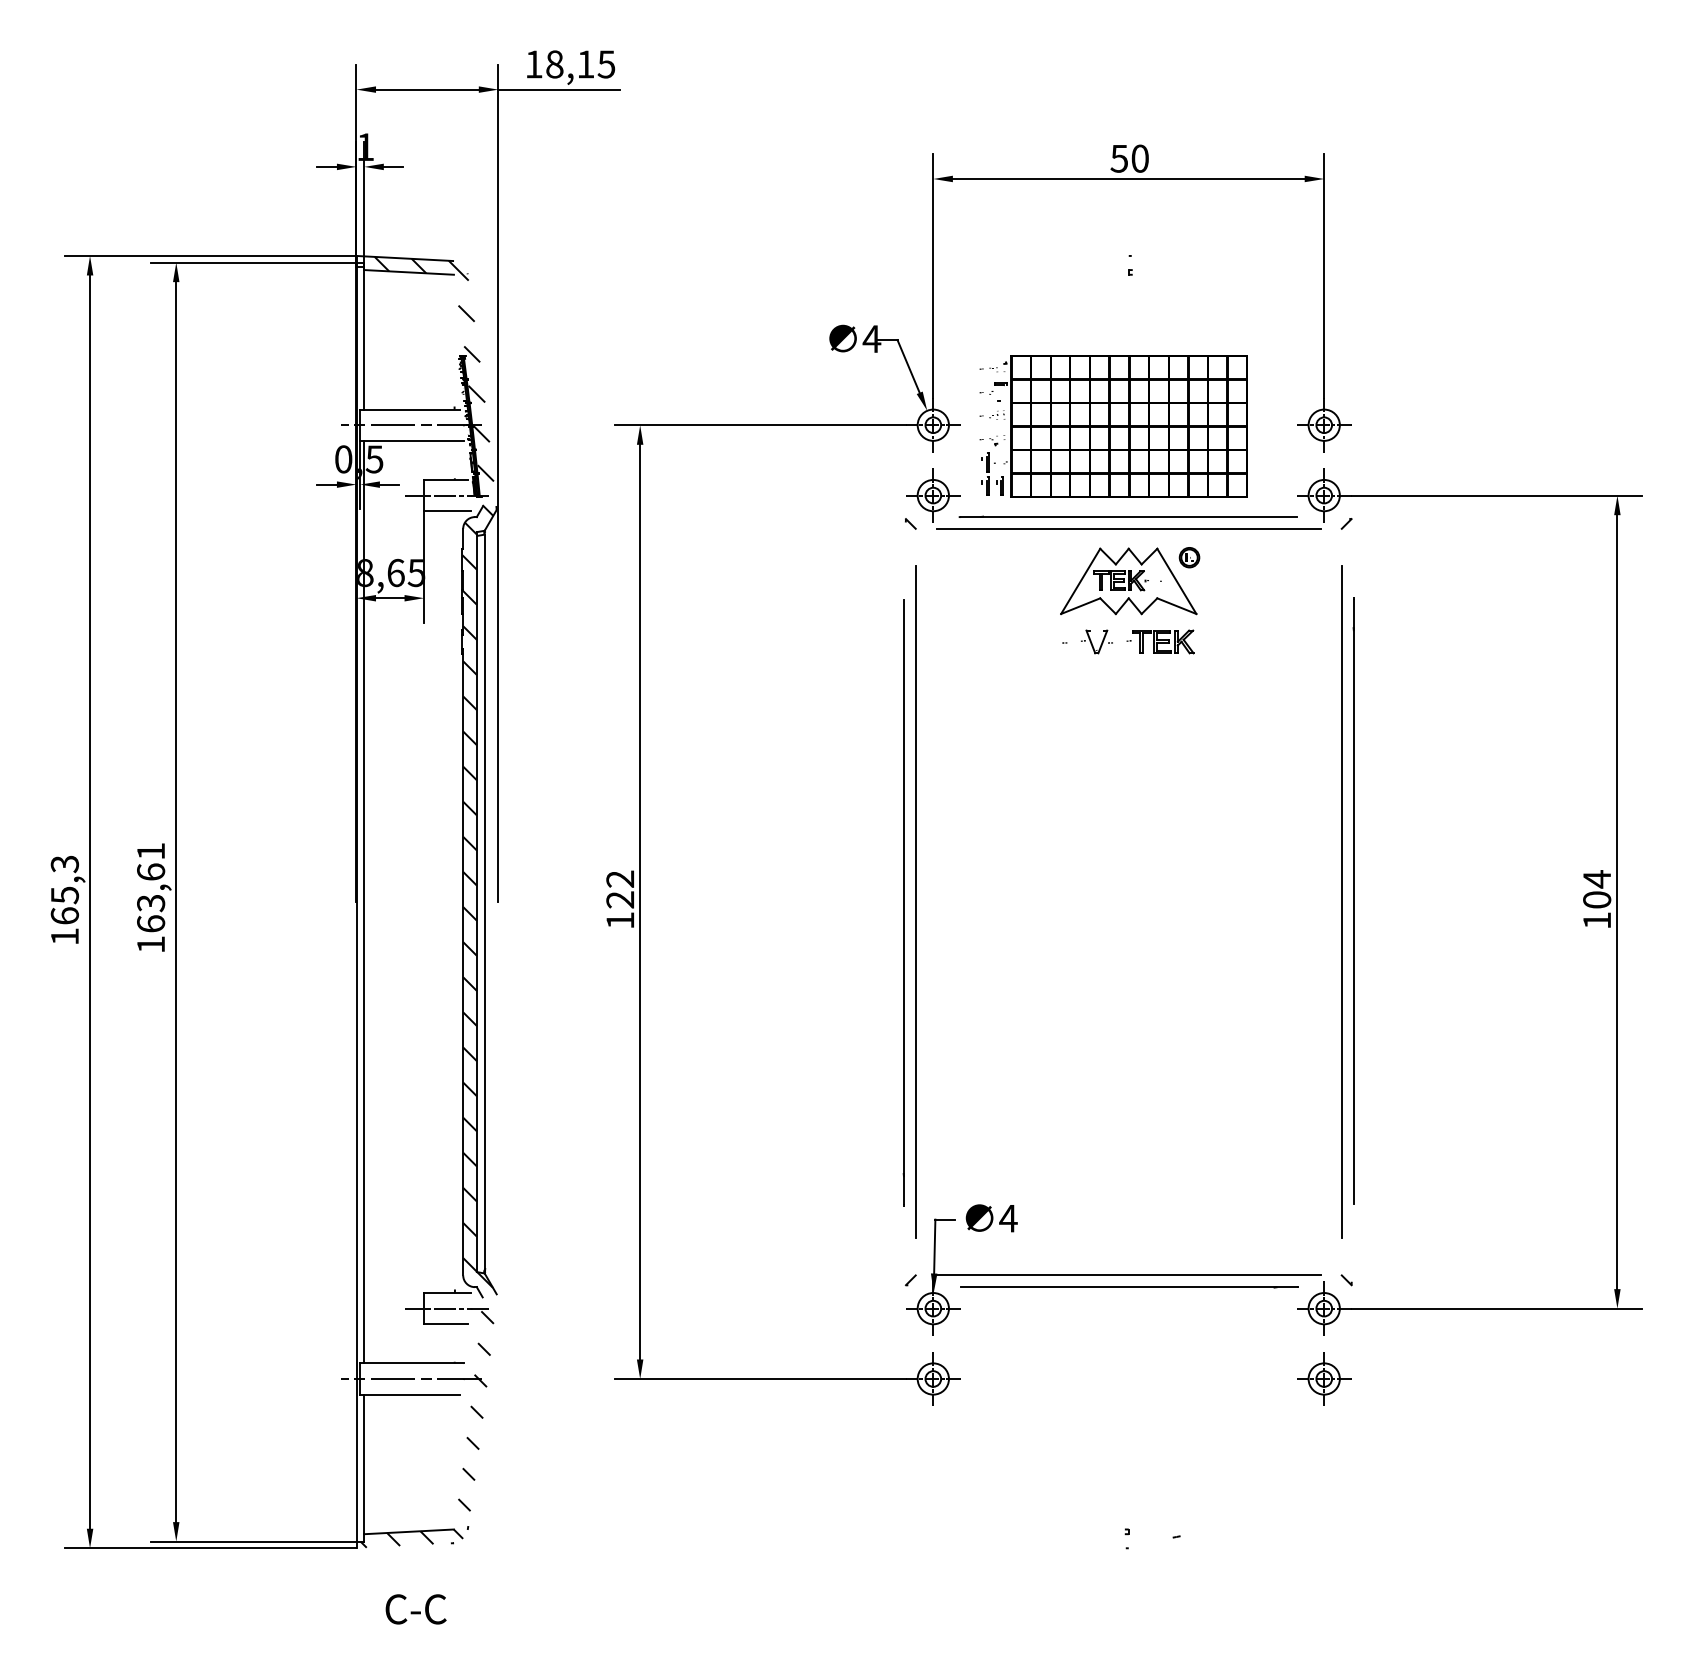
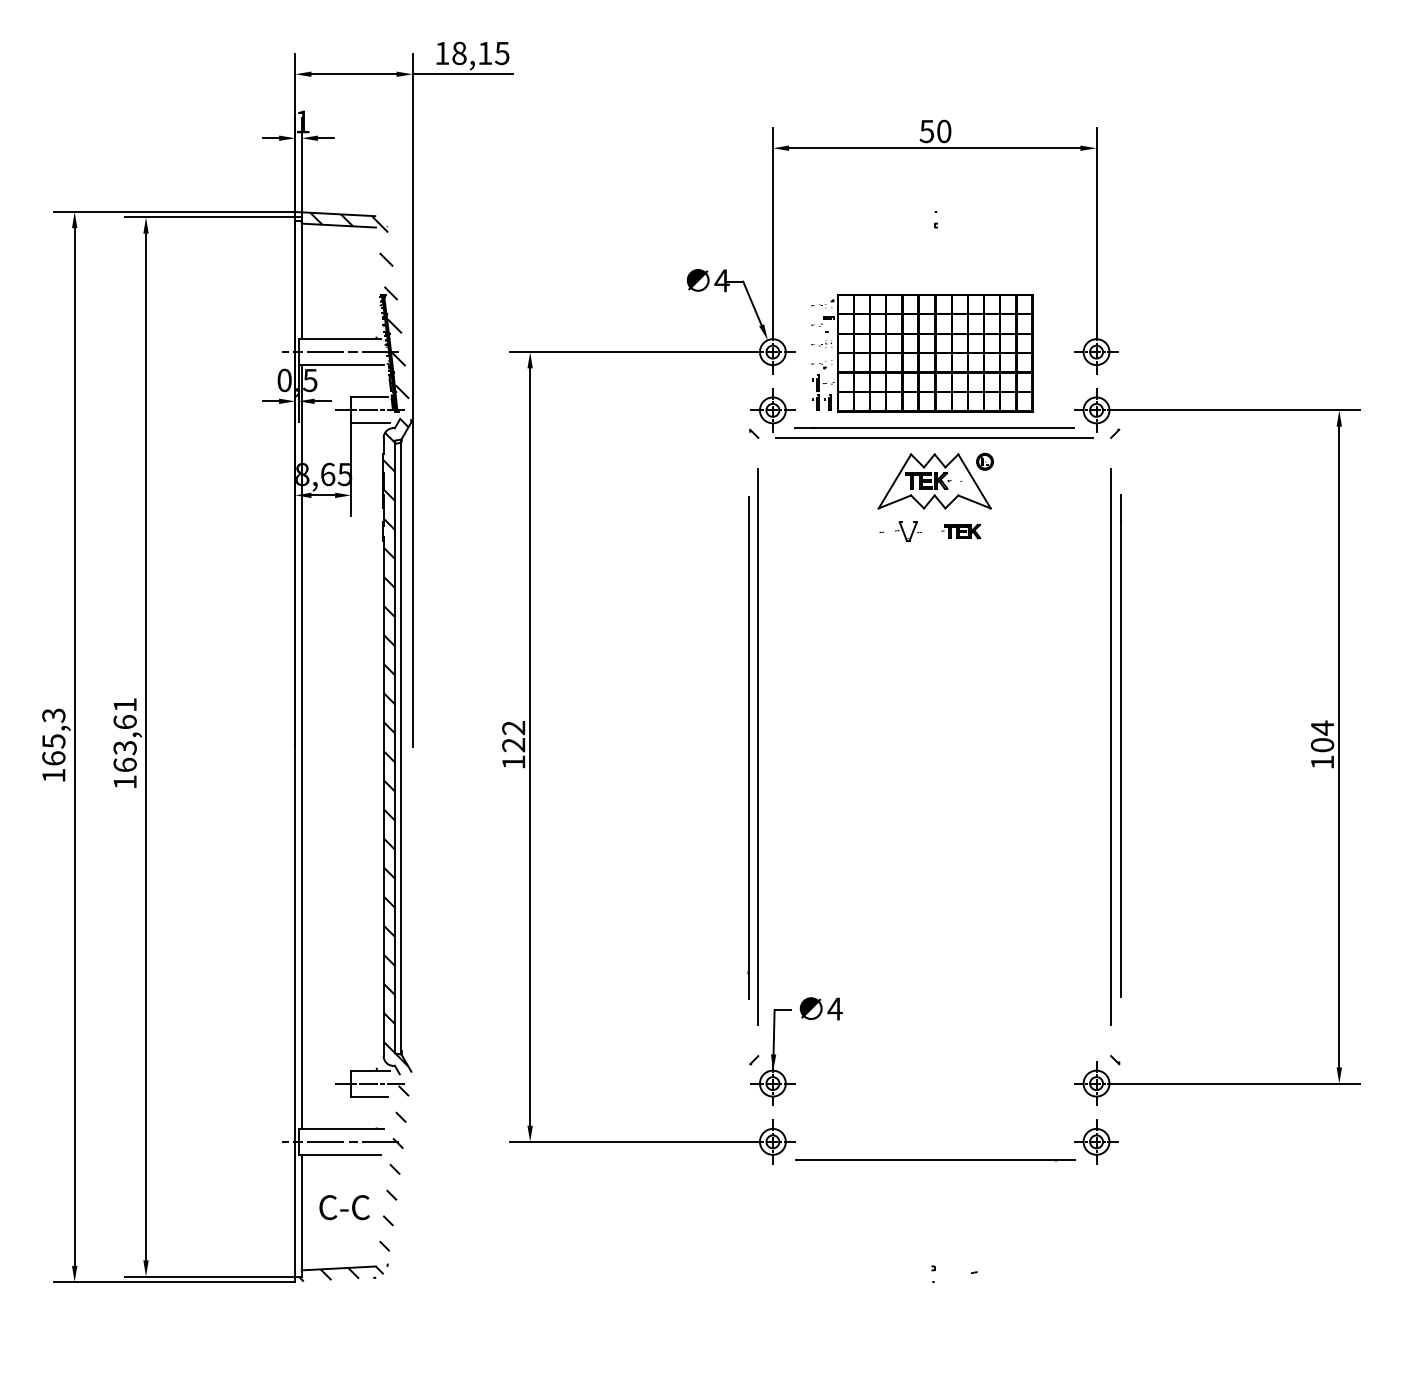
part: (1160, 641) -> (960, 531), size x0.7
line: (1128, 1275) -> (934, 1056), removed
line: (1129, 1287) -> (935, 1160), moved
text: (415, 1609) -> (344, 1207), moved

